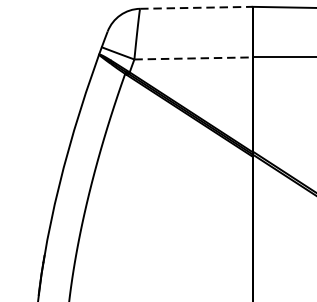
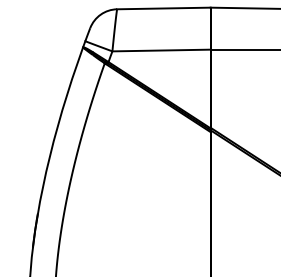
line: (195, 7) -> (163, 8), dashed -> solid
line: (194, 58) -> (162, 50), dashed -> solid

